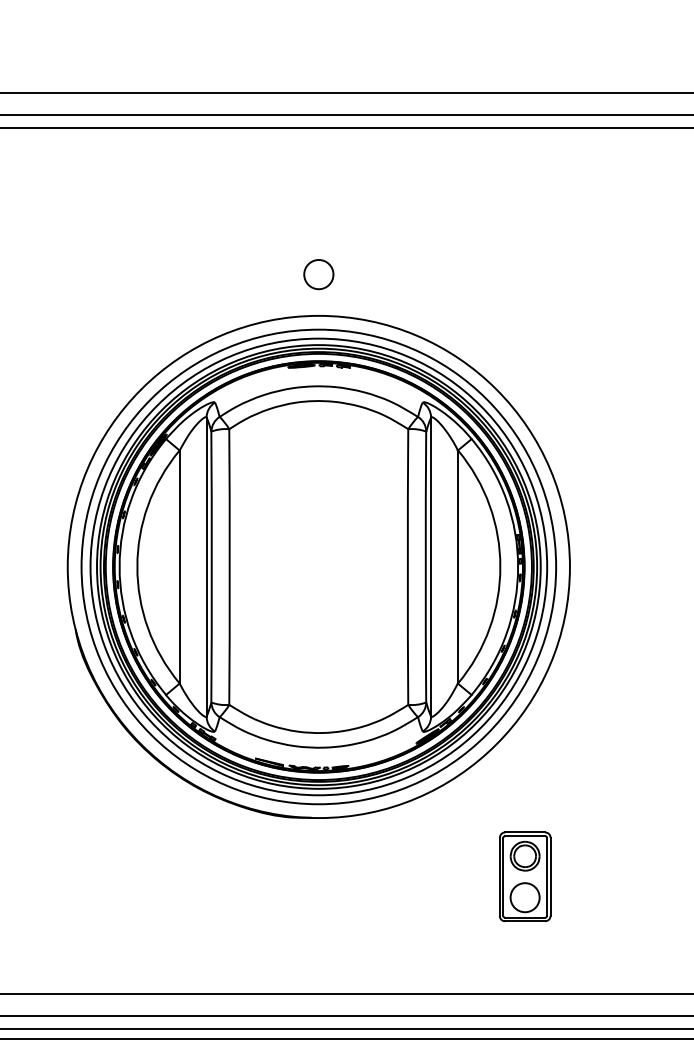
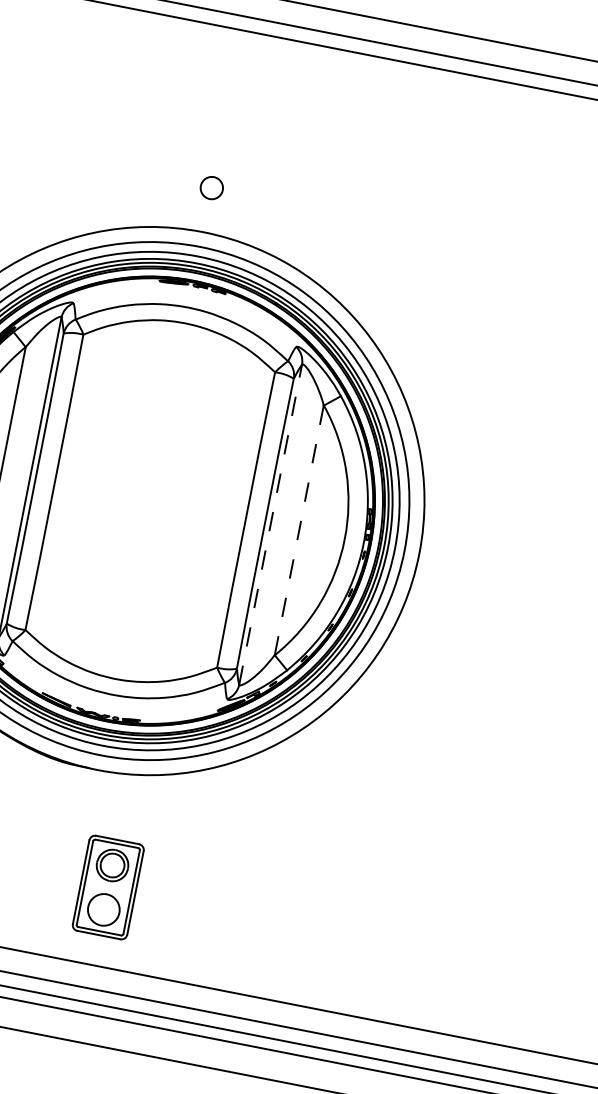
circle: (318, 274) -> (211, 187), size x0.7
line: (431, 566) -> (271, 524), solid -> dashed
line: (457, 567) -> (298, 530), solid -> dashed
part: (525, 876) -> (108, 887), moved

